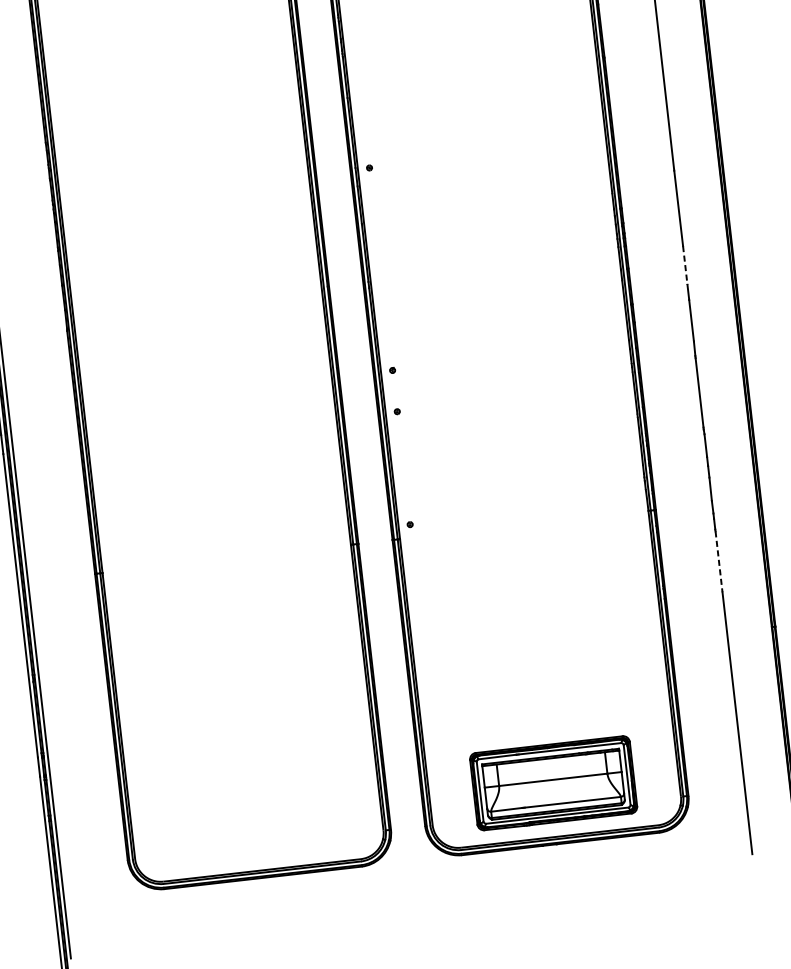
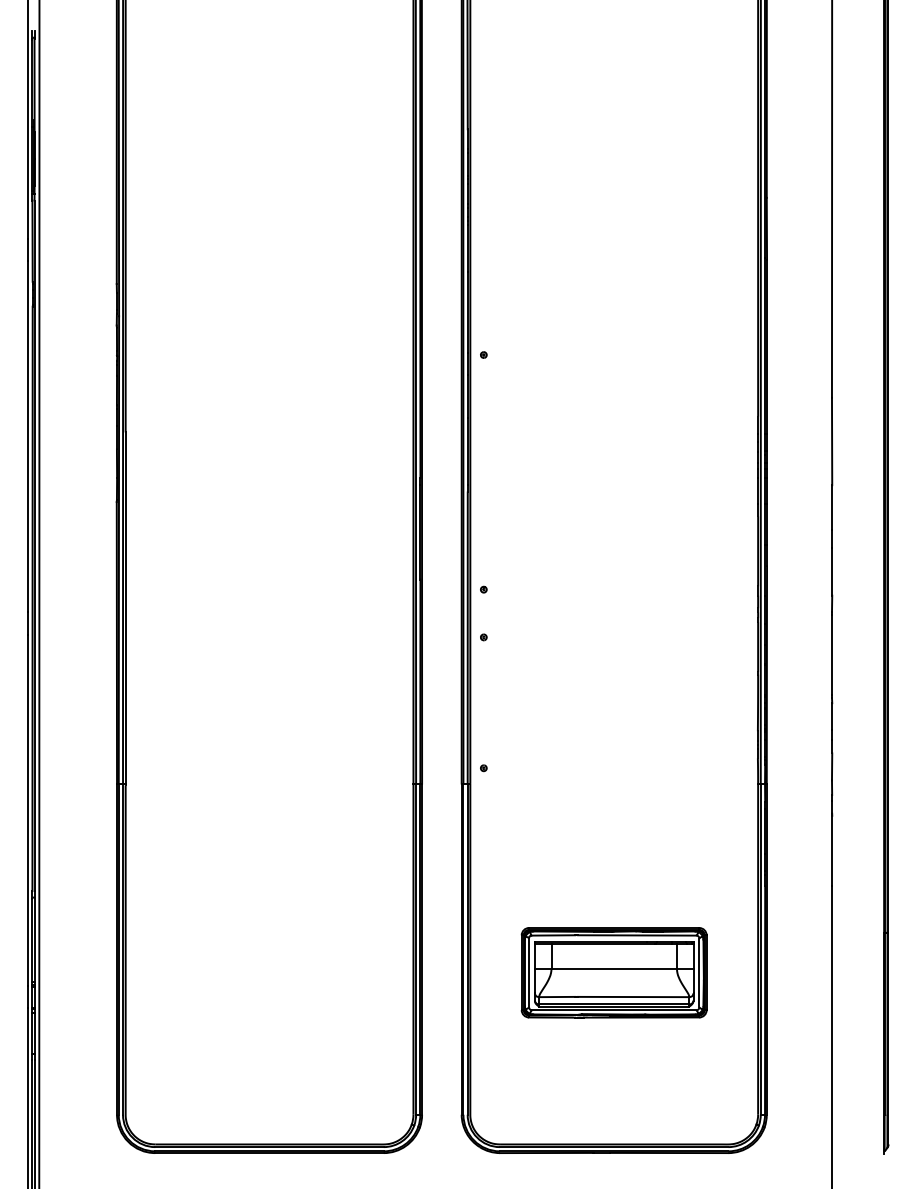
line: (685, 266) -> (832, 508), dashed -> solid
line: (719, 562) -> (832, 851), dashed -> solid
part: (553, 783) -> (613, 972), moved

